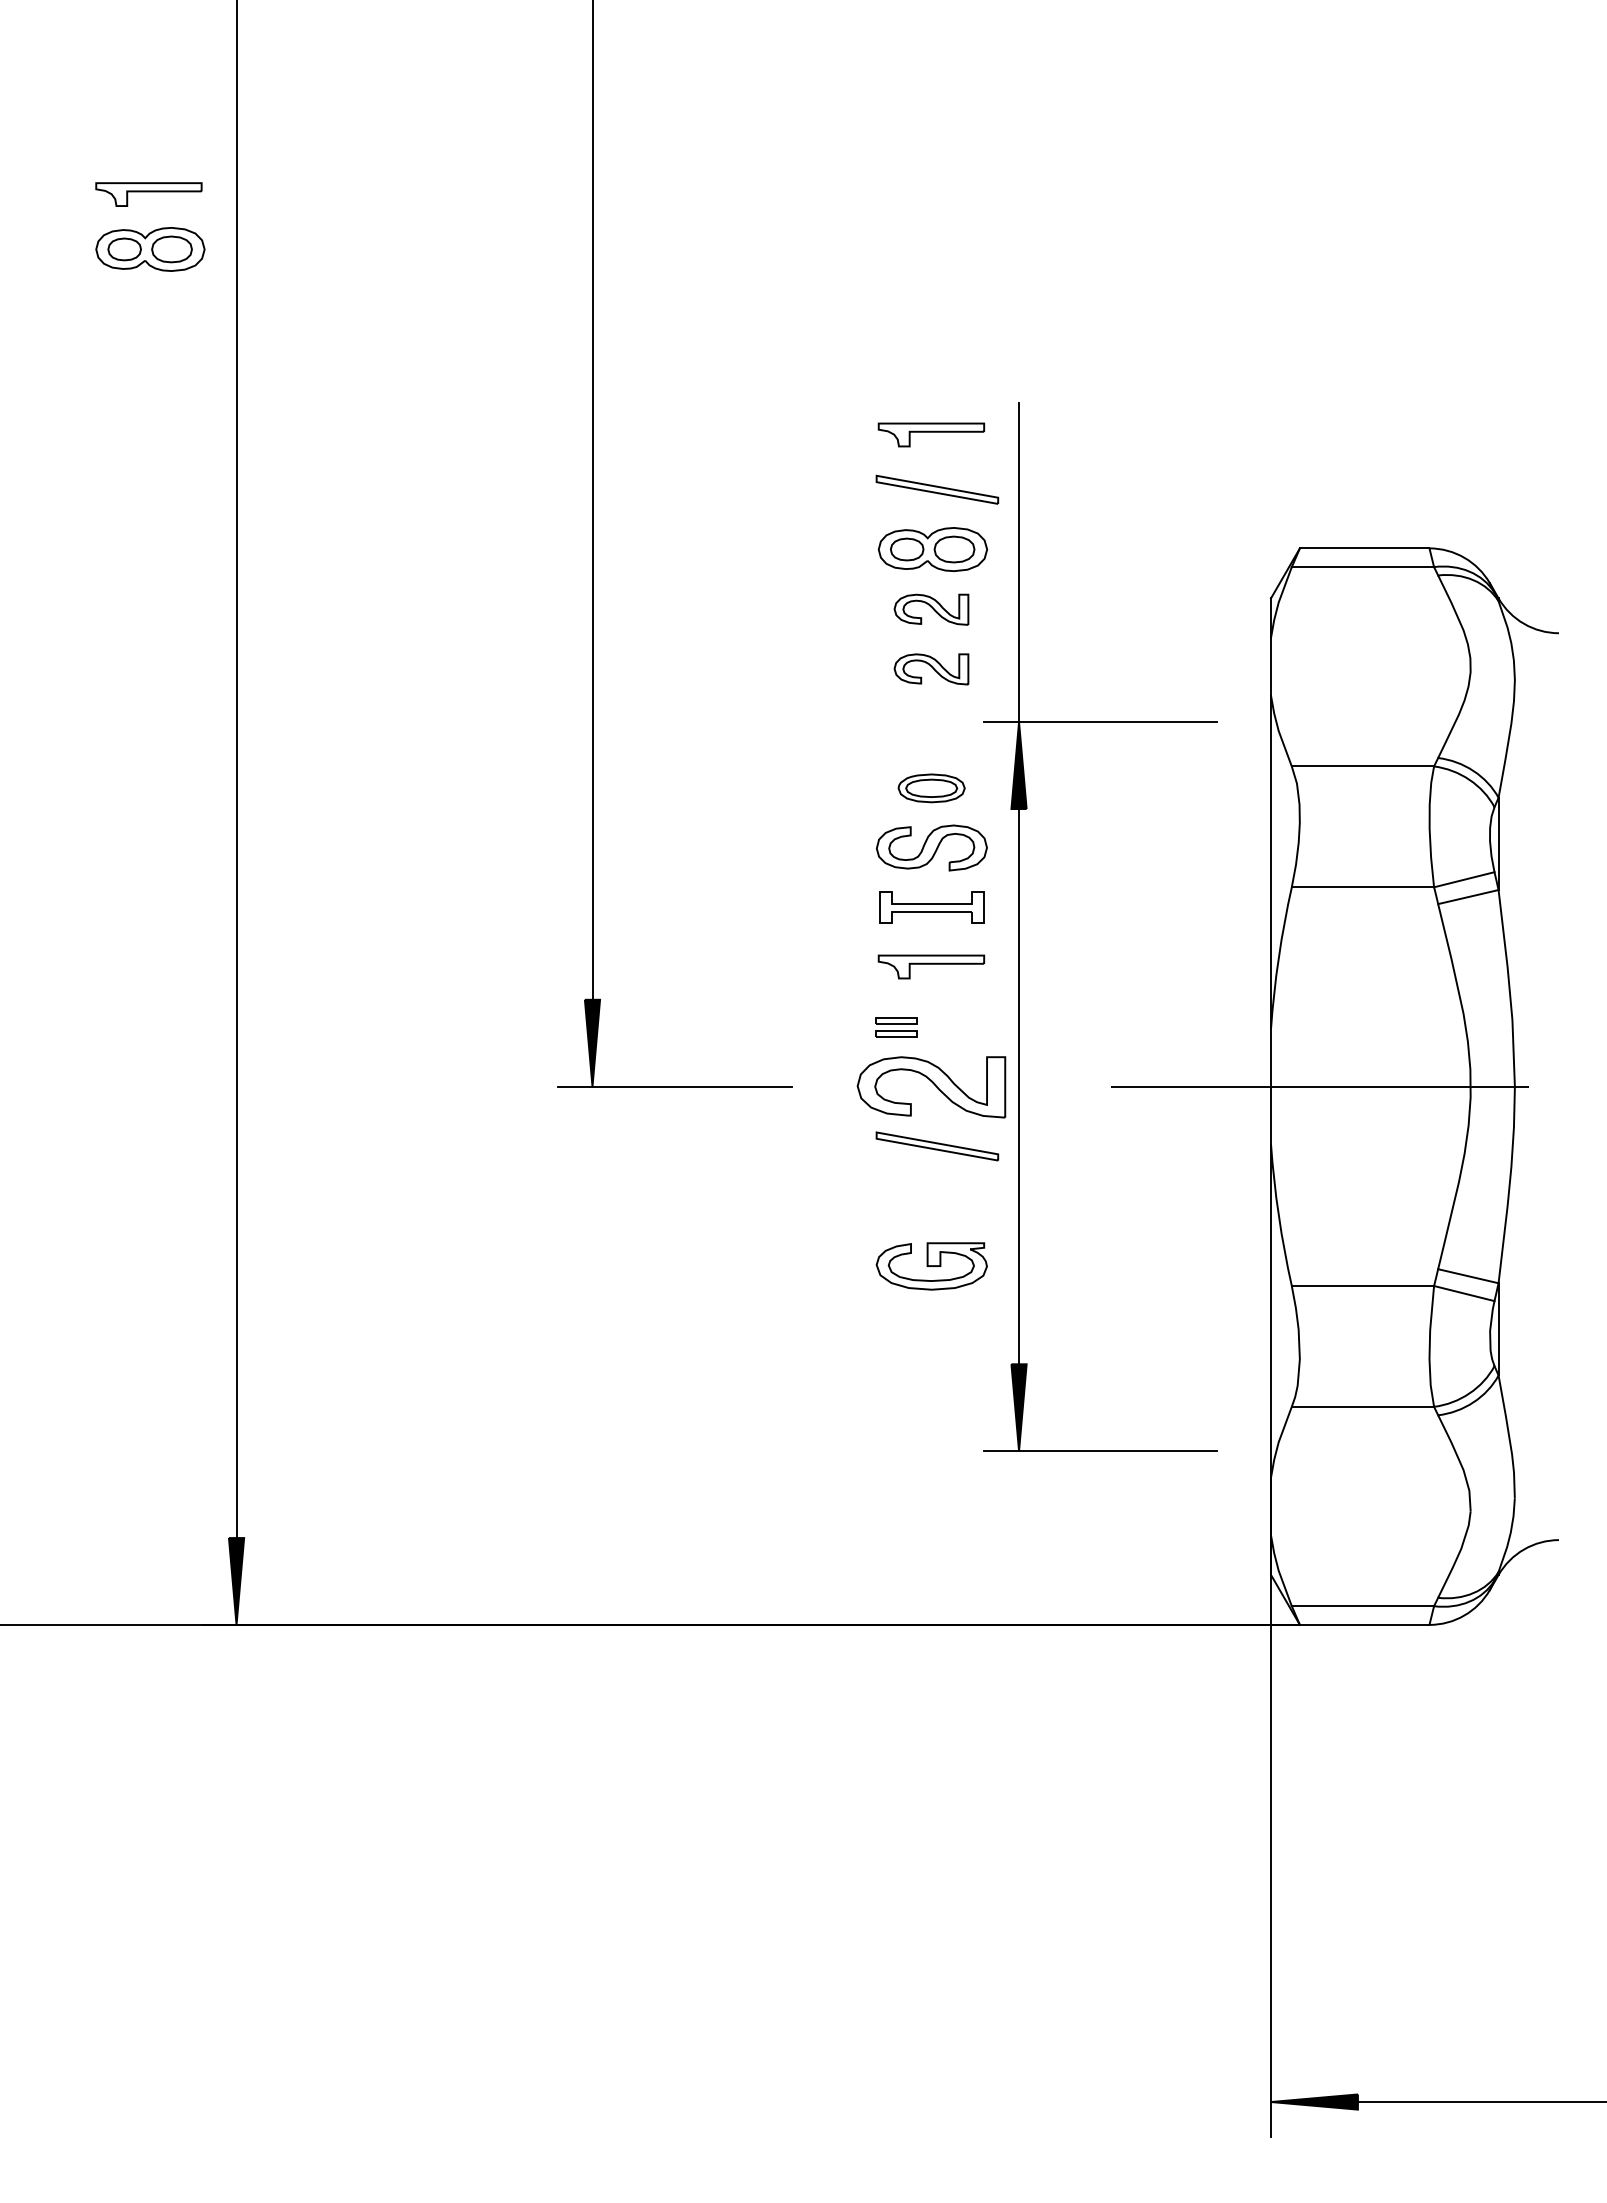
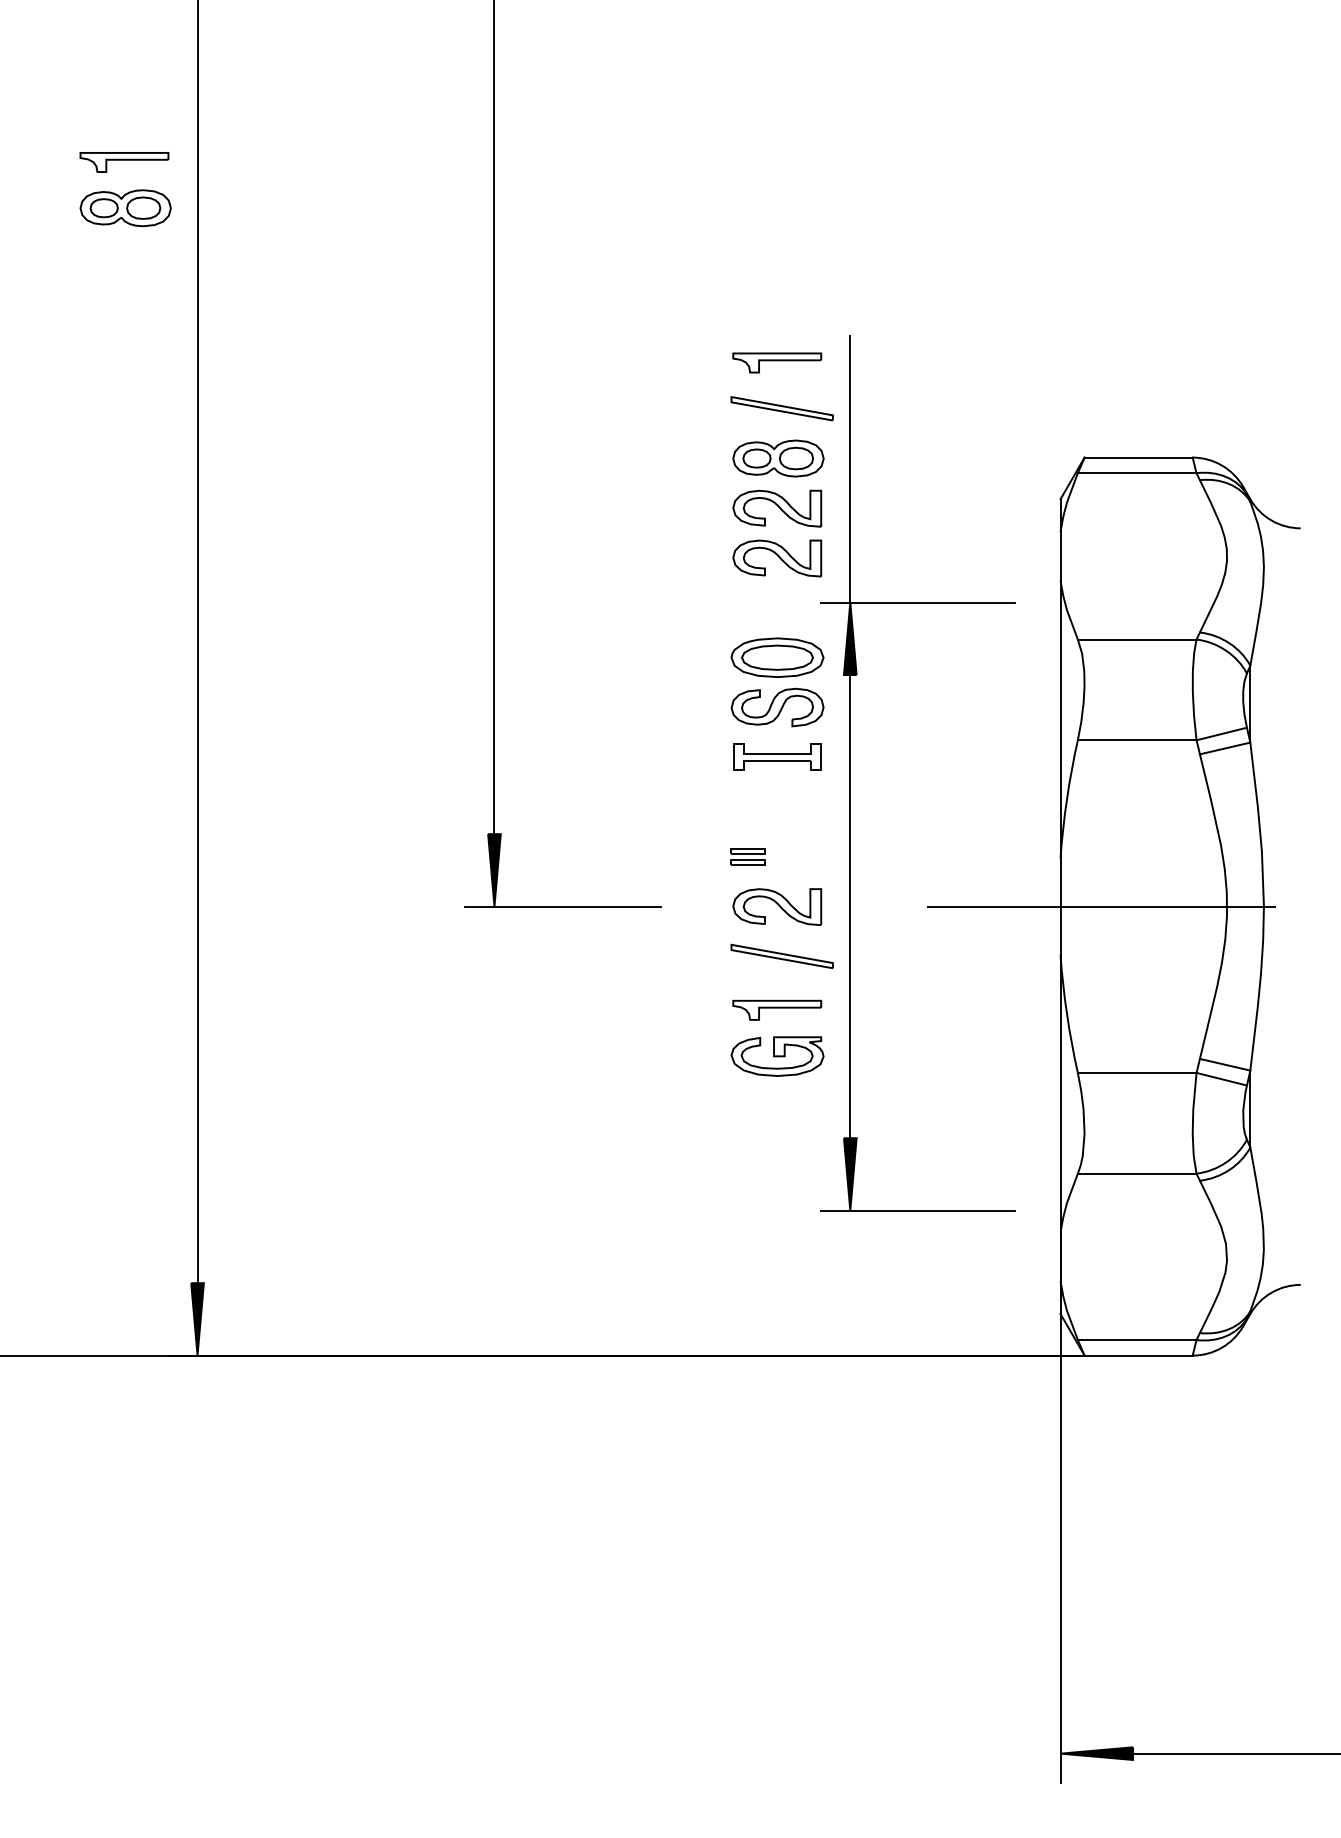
part: (931, 609) -> (777, 508), size x1.43
part: (931, 669) -> (777, 558), size x1.43
part: (931, 788) -> (777, 657), size x1.67
part: (931, 966) -> (777, 1009), moved
part: (931, 1086) -> (777, 906), size x0.71

